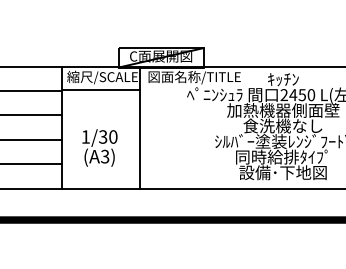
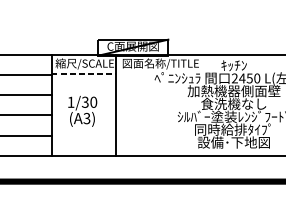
line: (101, 89) -> (83, 73), solid -> dashed
text: (99, 147) -> (82, 111), moved

